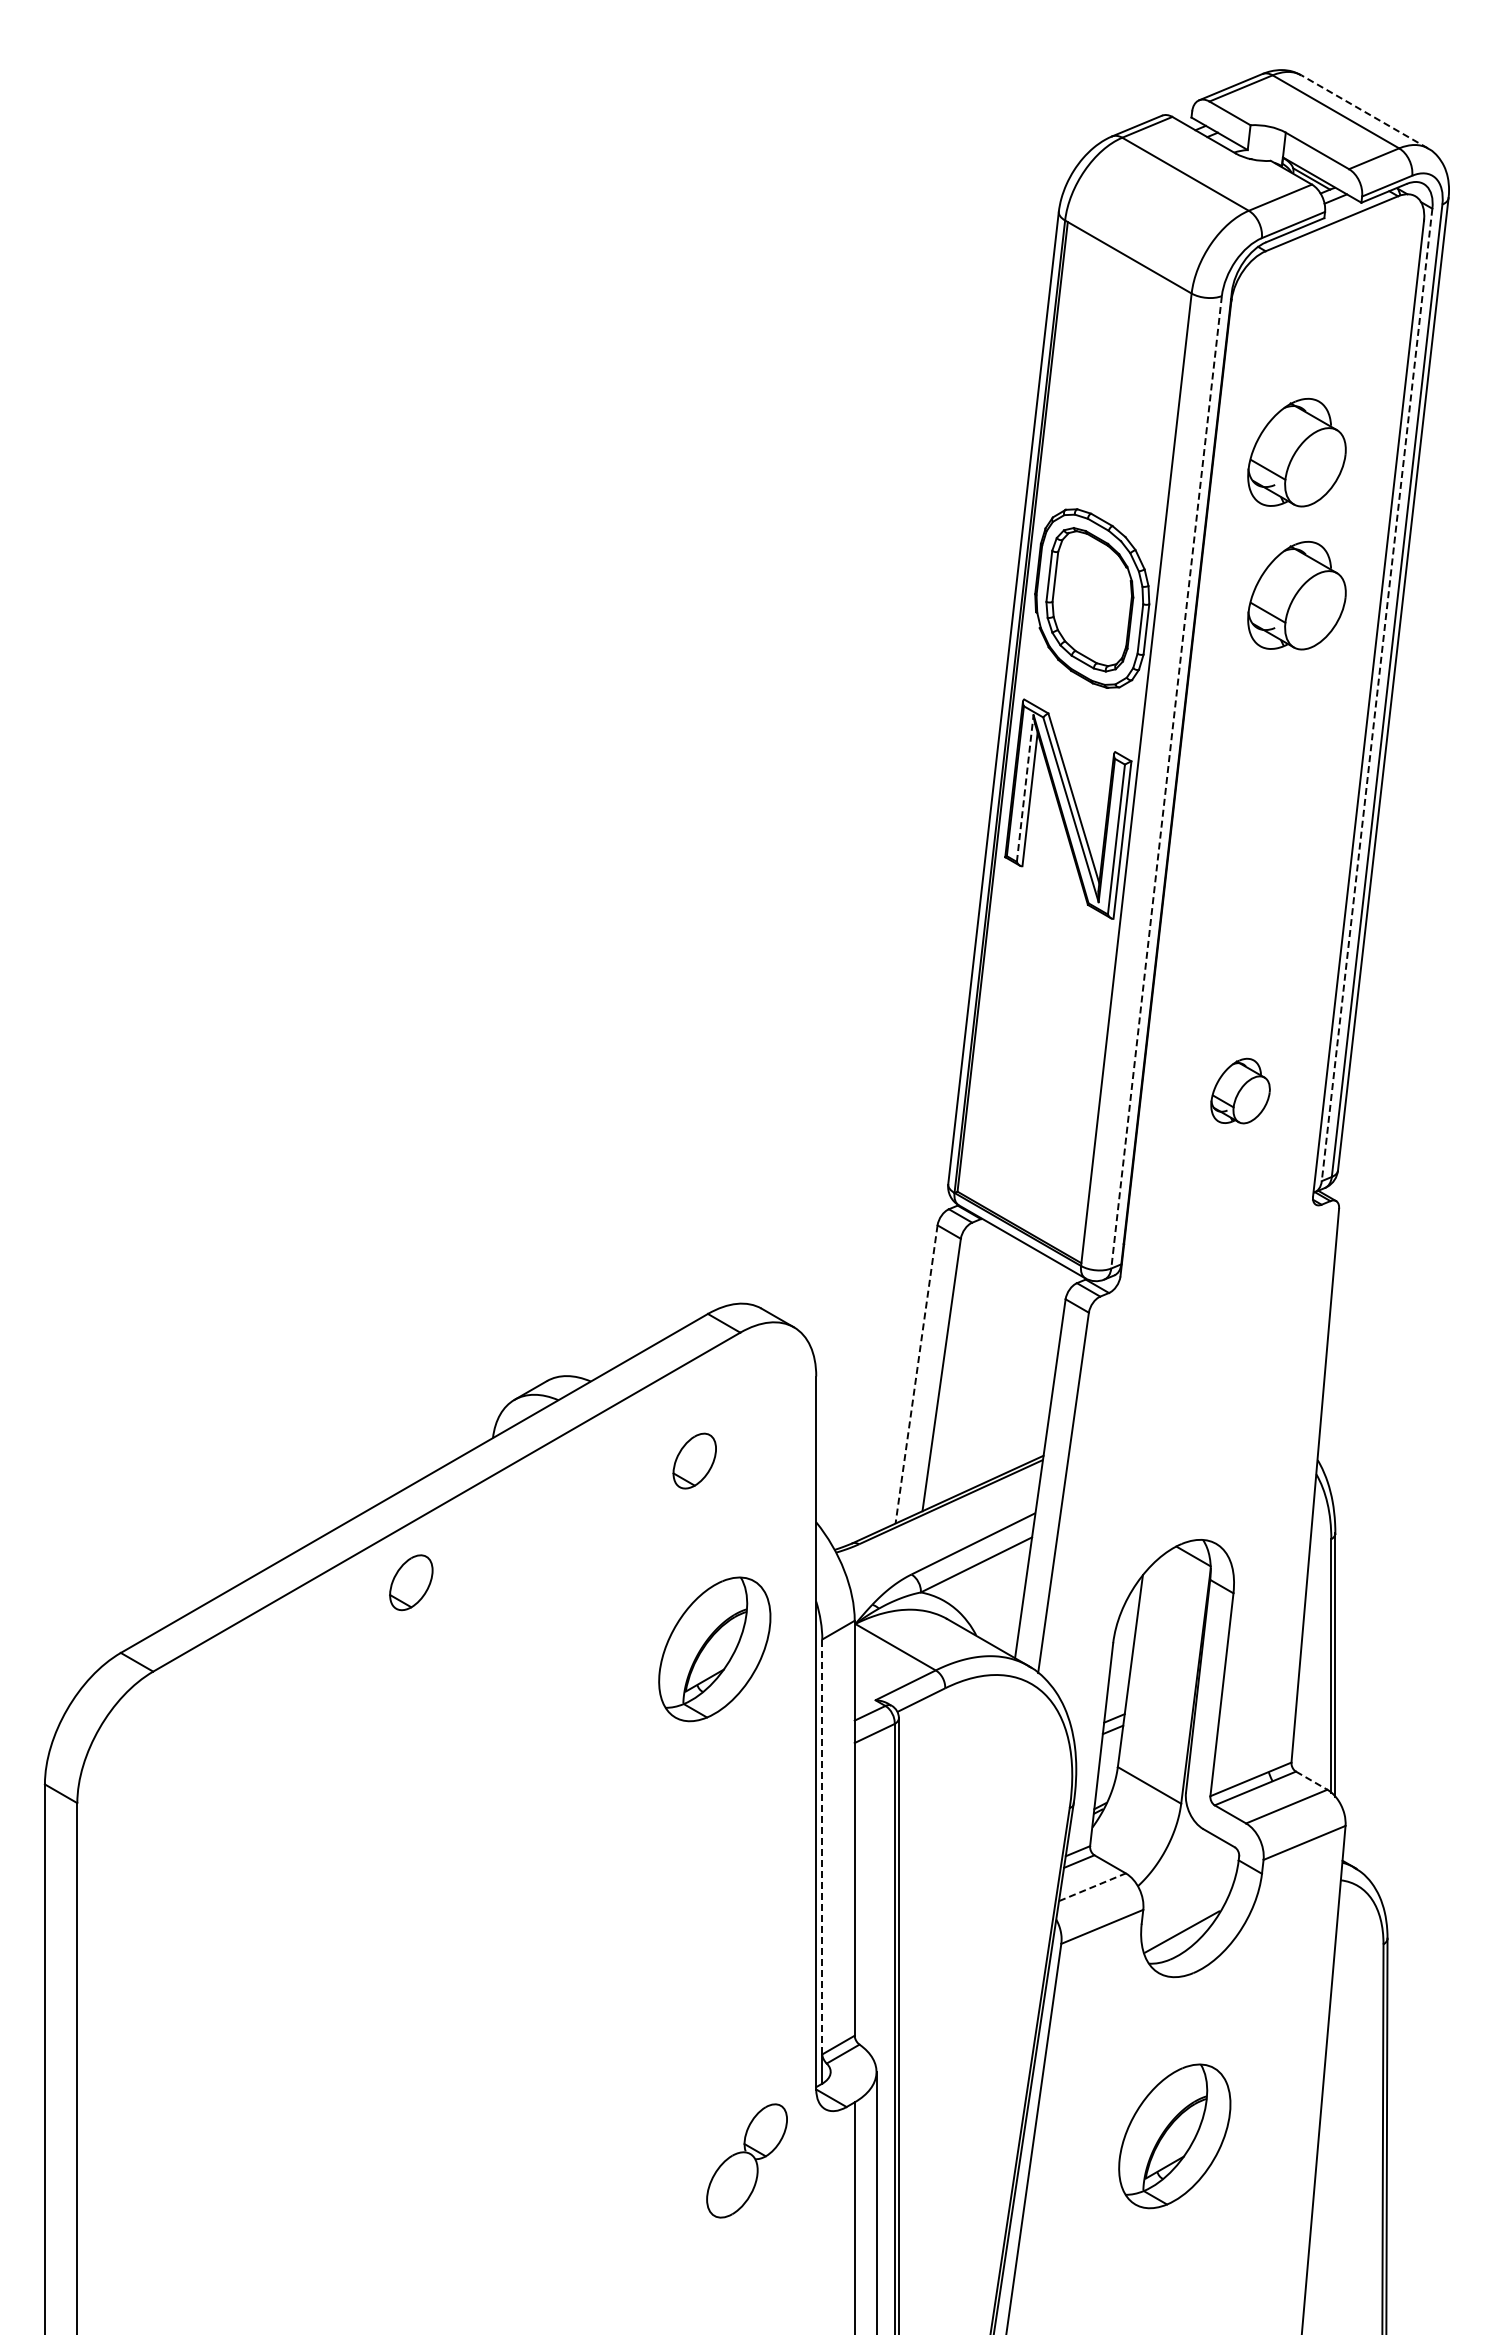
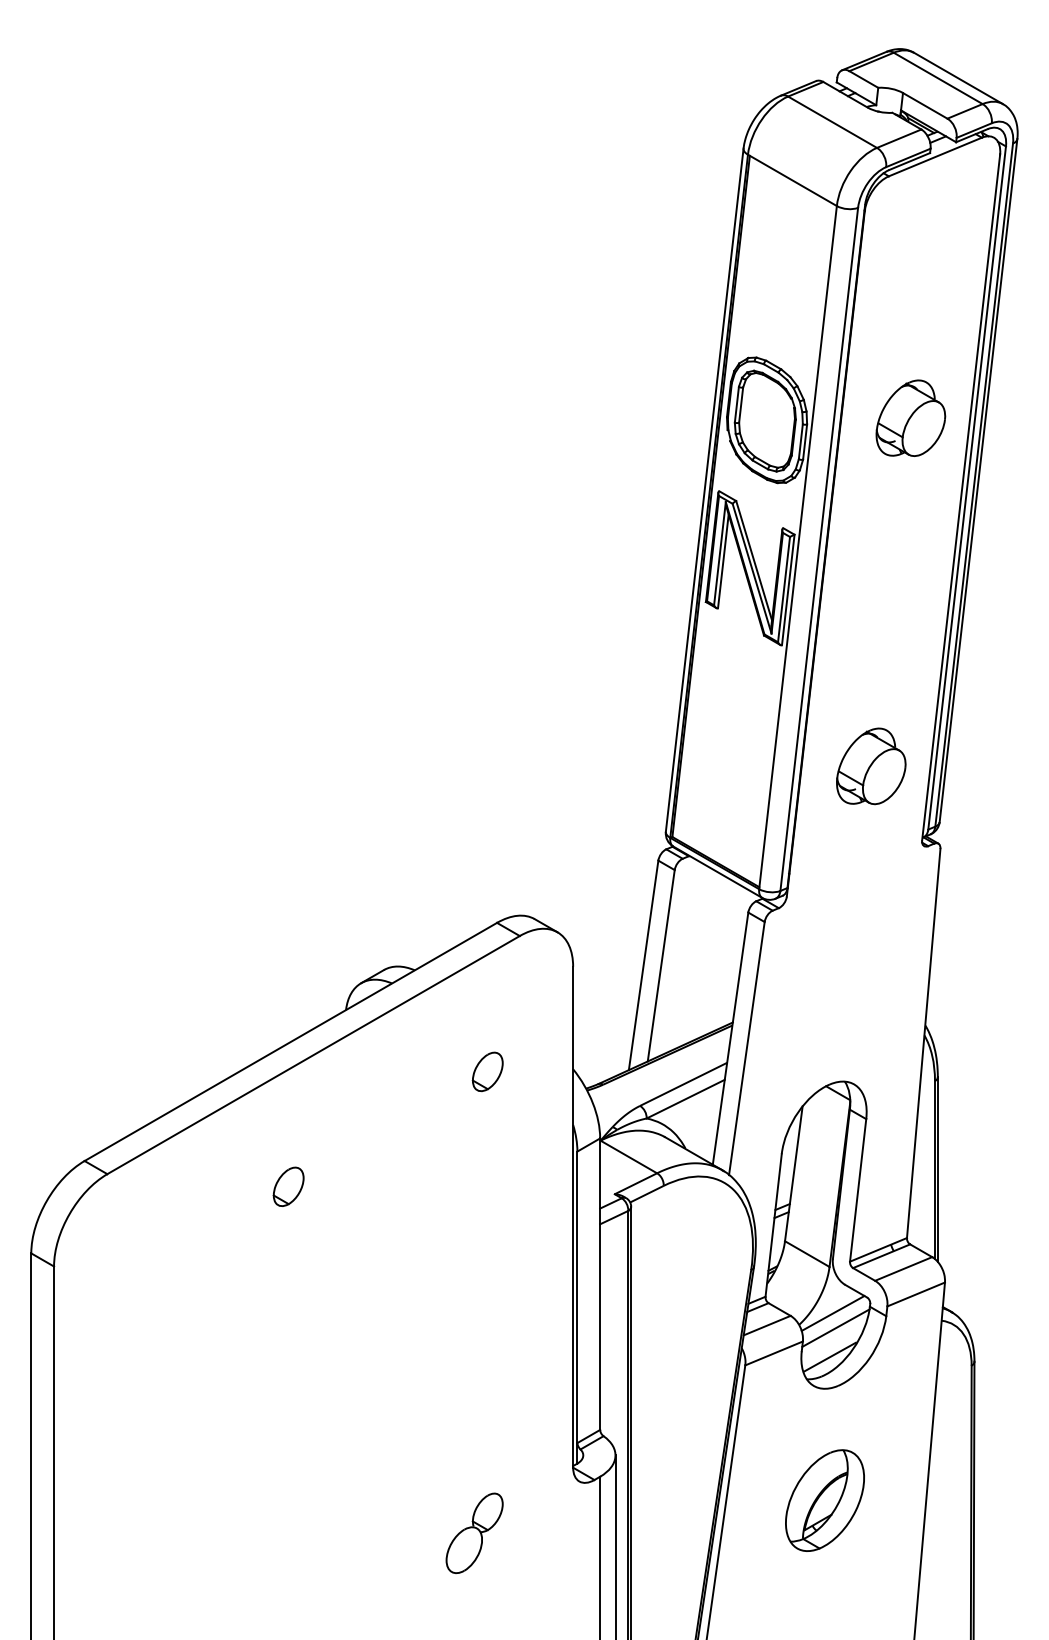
line: (1364, 111) -> (958, 78), dashed -> solid
part: (1296, 452) -> (910, 317), removed
line: (1377, 695) -> (967, 488), dashed -> solid
line: (1166, 782) -> (819, 549), dashed -> solid
line: (1025, 788) -> (720, 553), dashed -> solid
part: (1240, 1090) -> (871, 765), size x1.67
line: (916, 1374) -> (643, 965), dashed -> solid
part: (694, 1460) -> (487, 1071), moved
part: (411, 1582) -> (288, 1186), moved
part: (714, 1649) -> (501, 1158), removed
line: (1312, 1780) -> (921, 1250), dashed -> solid
line: (822, 1846) -> (577, 1296), dashed -> solid
line: (1185, 1869) -> (832, 1313), added
line: (1092, 1887) -> (767, 1325), dashed -> solid
line: (1190, 1890) -> (836, 1327), added
part: (746, 2160) -> (474, 1533), moved

